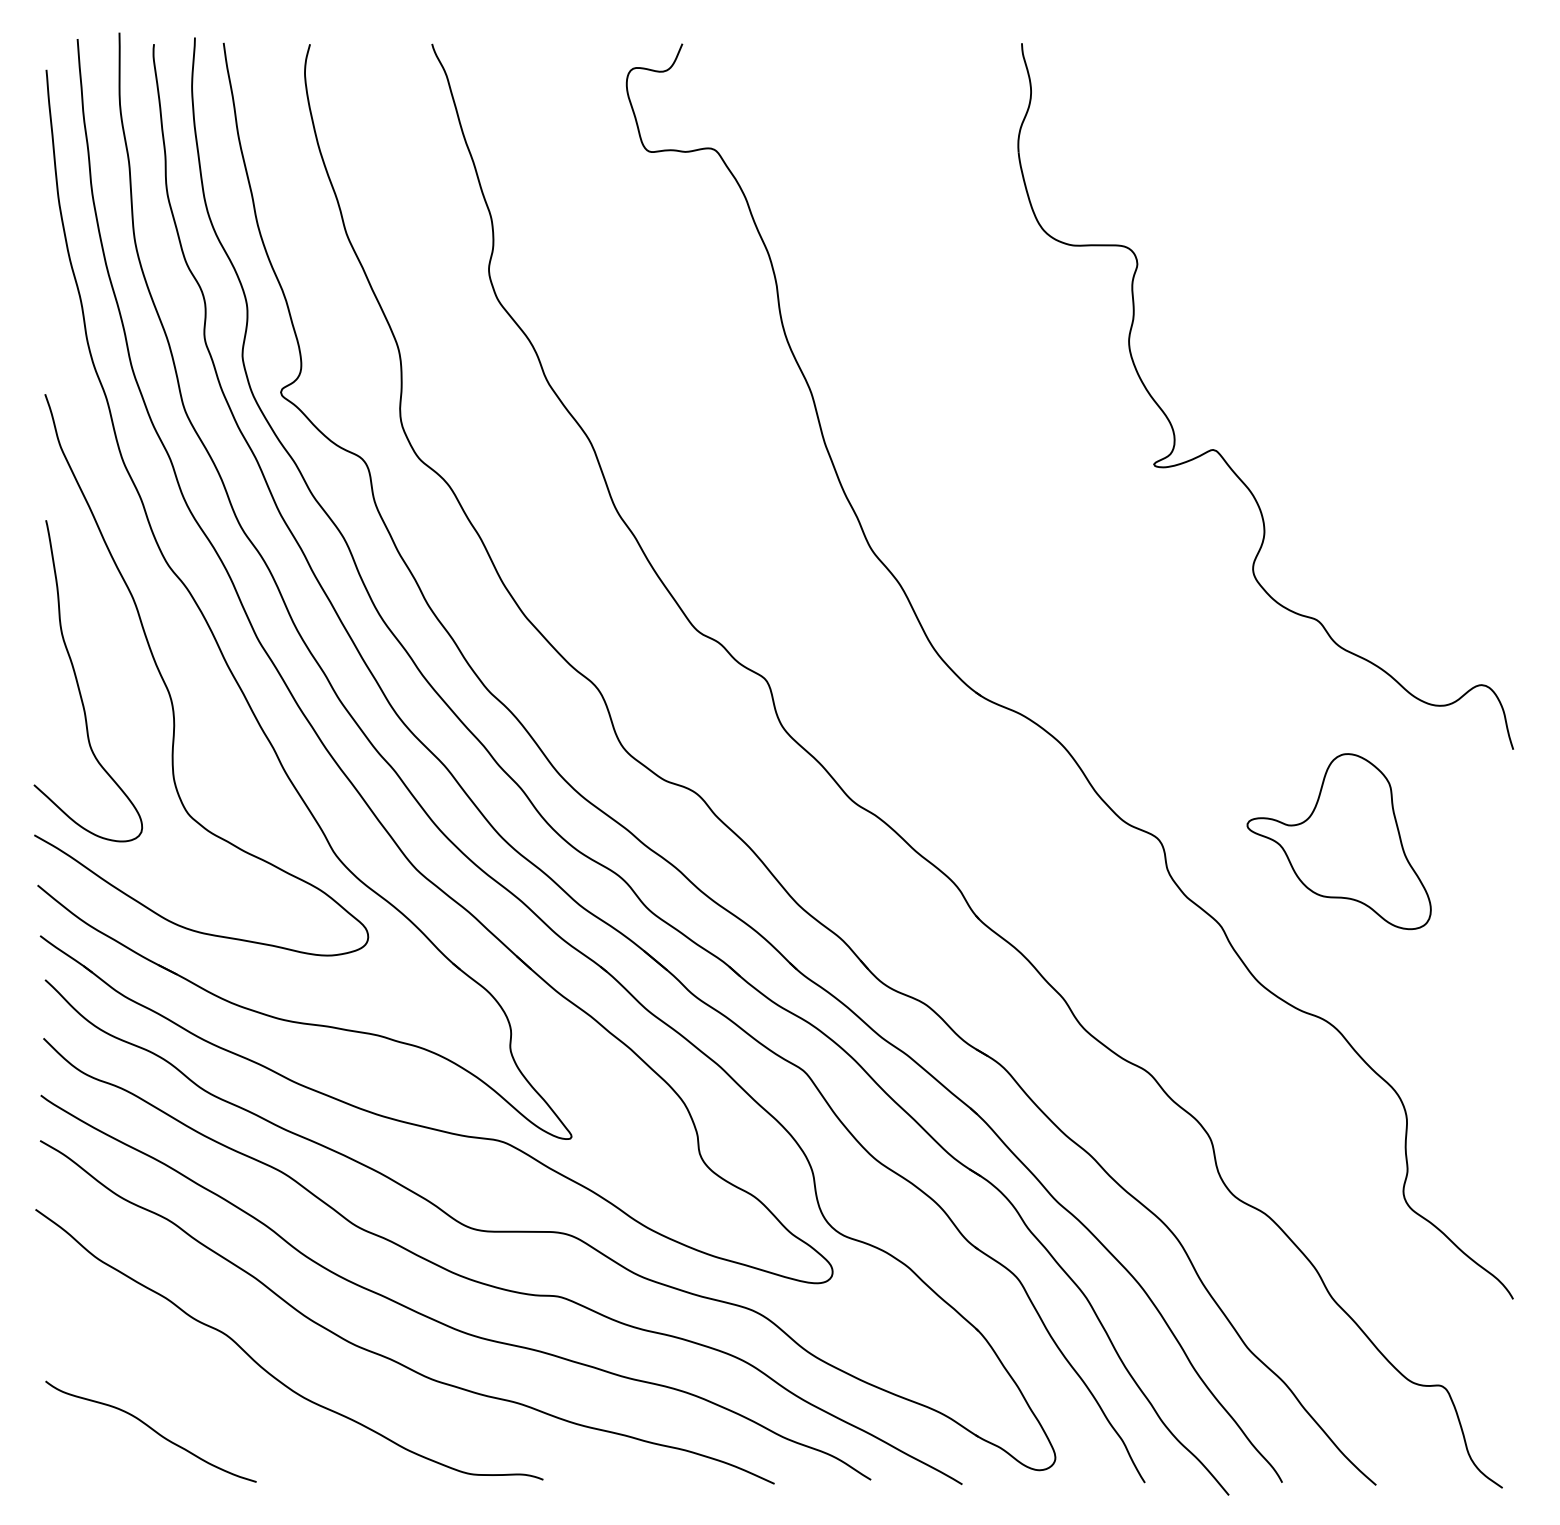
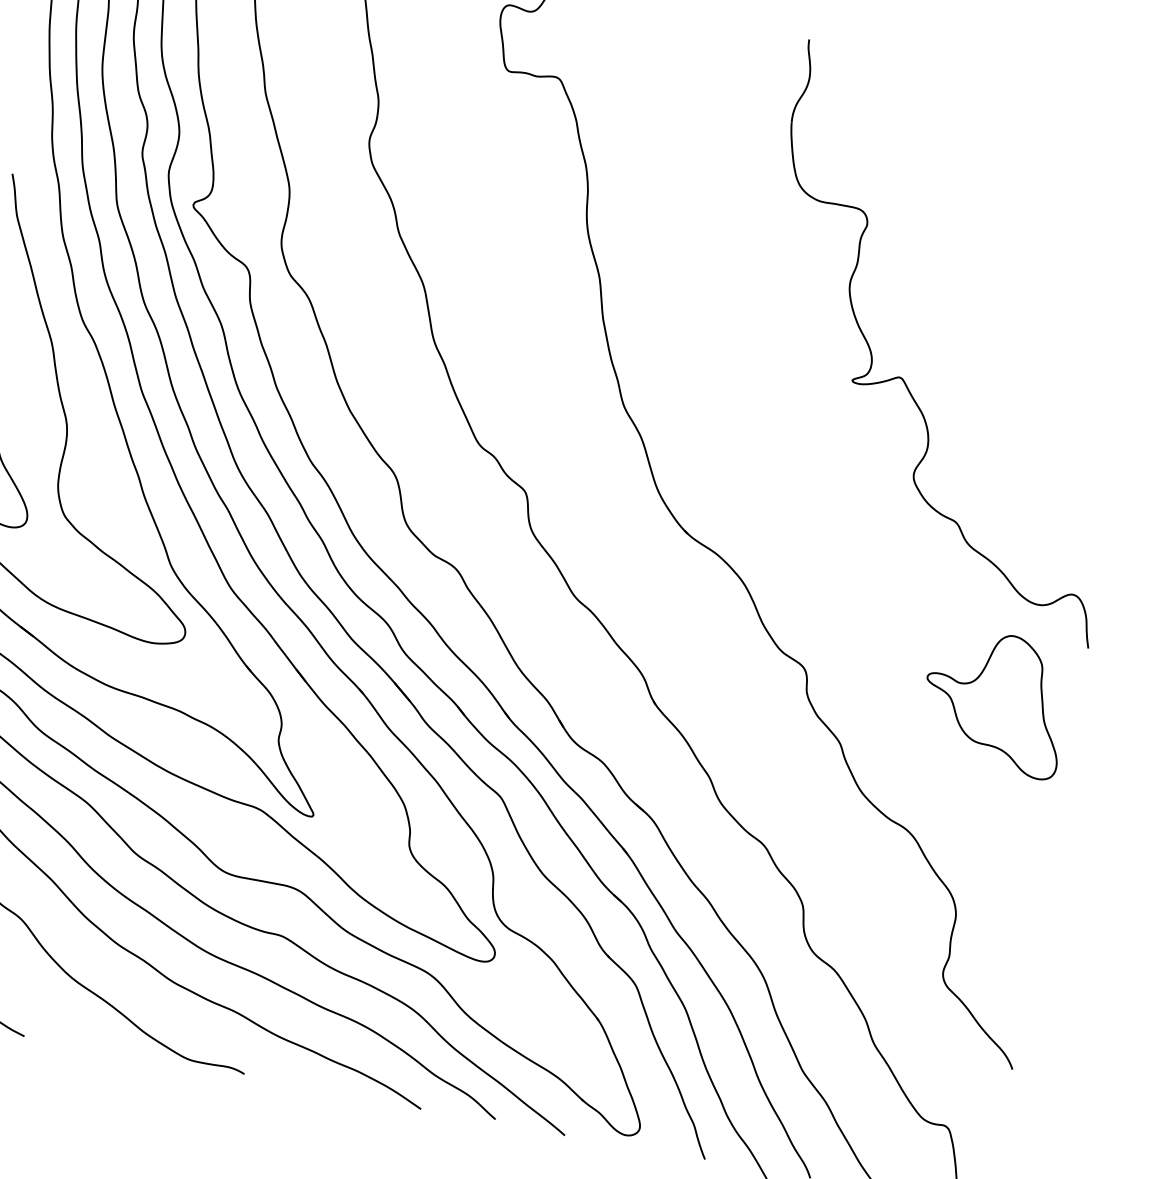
part: (1338, 841) -> (995, 701), moved

